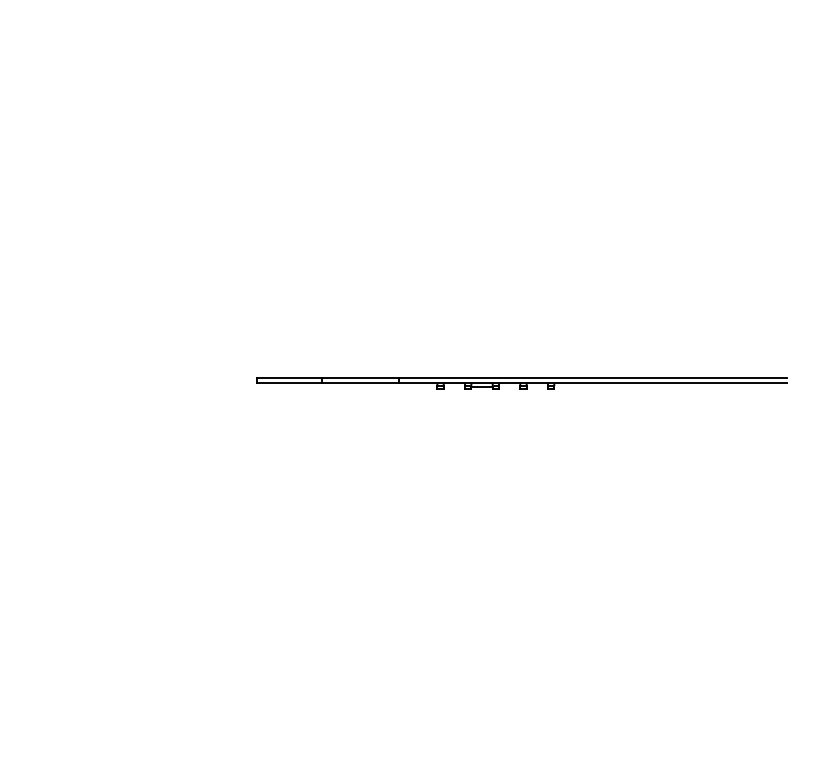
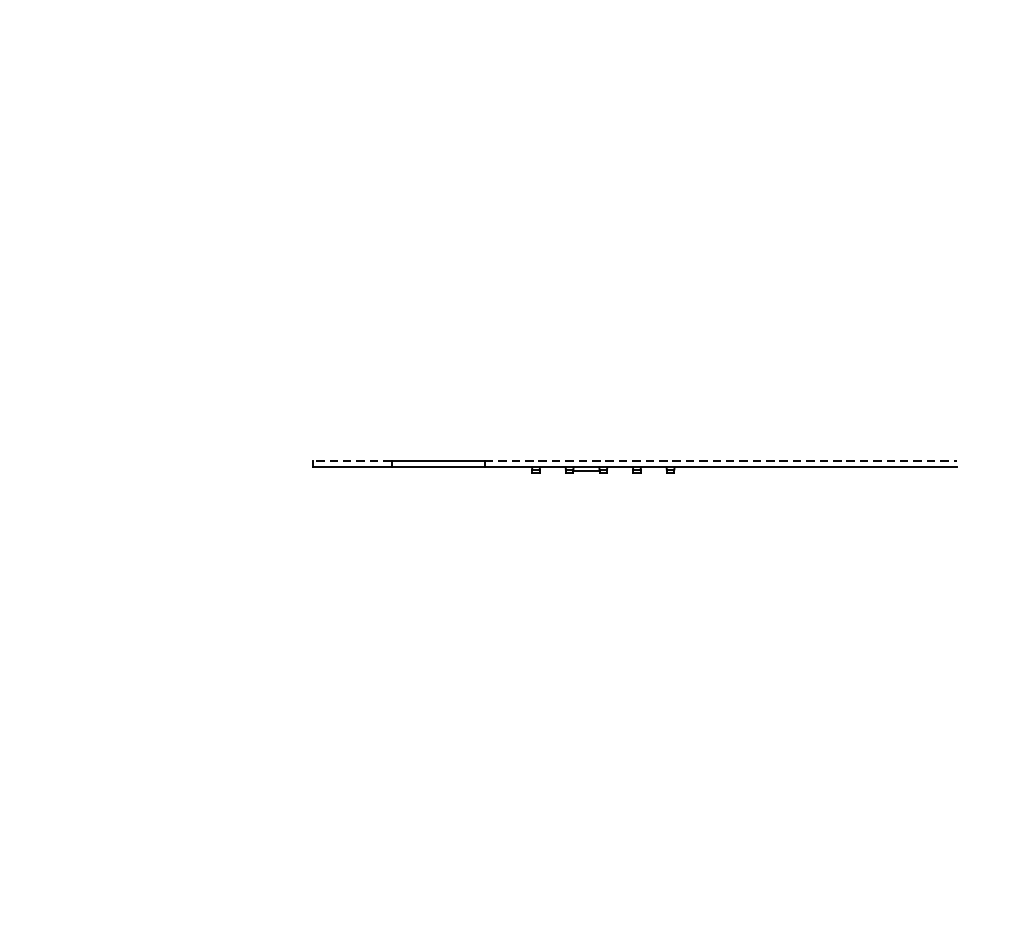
line: (289, 378) -> (352, 460), solid -> dashed
line: (593, 378) -> (722, 460), solid -> dashed

